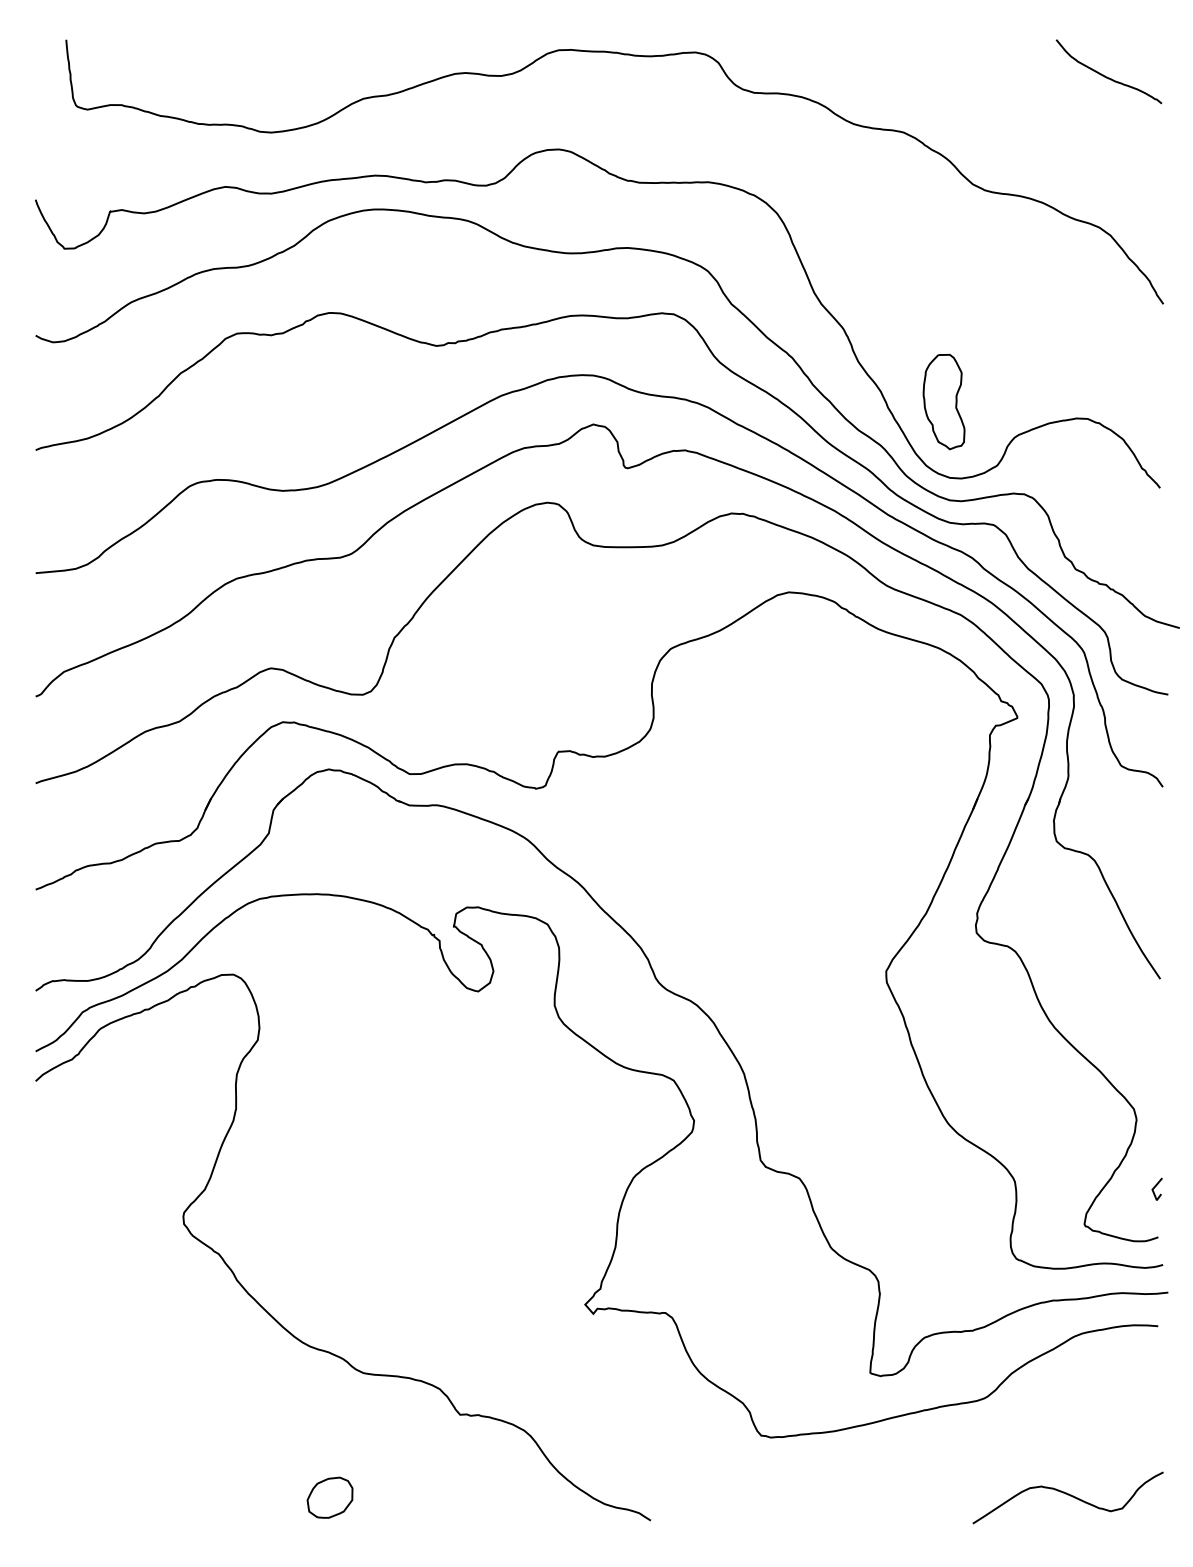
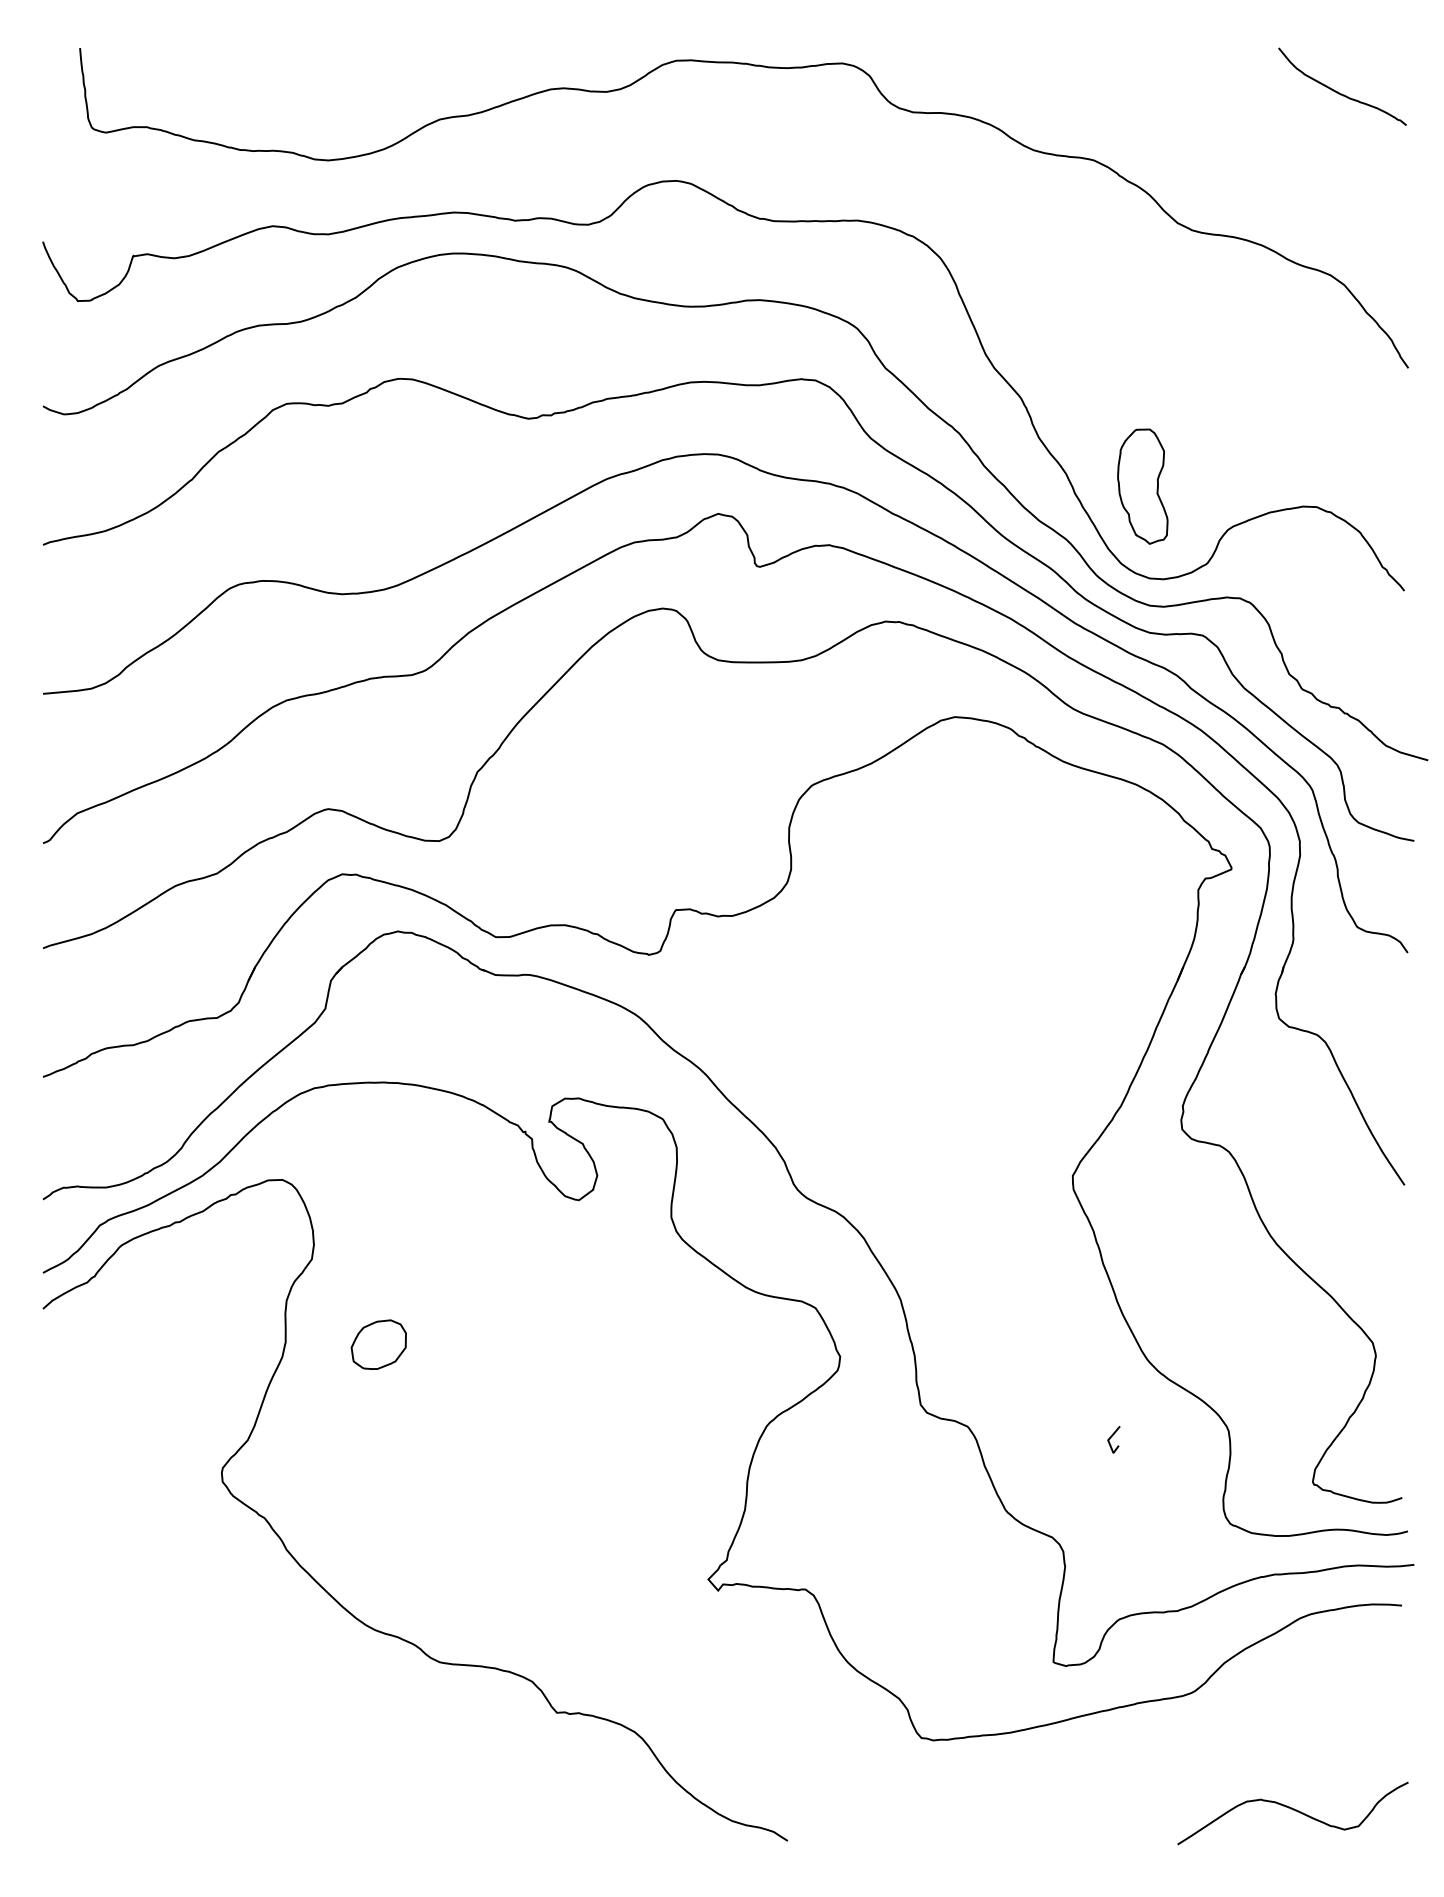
line: (1155, 1187) -> (1111, 1437), moved
part: (329, 1497) -> (378, 1344), moved

